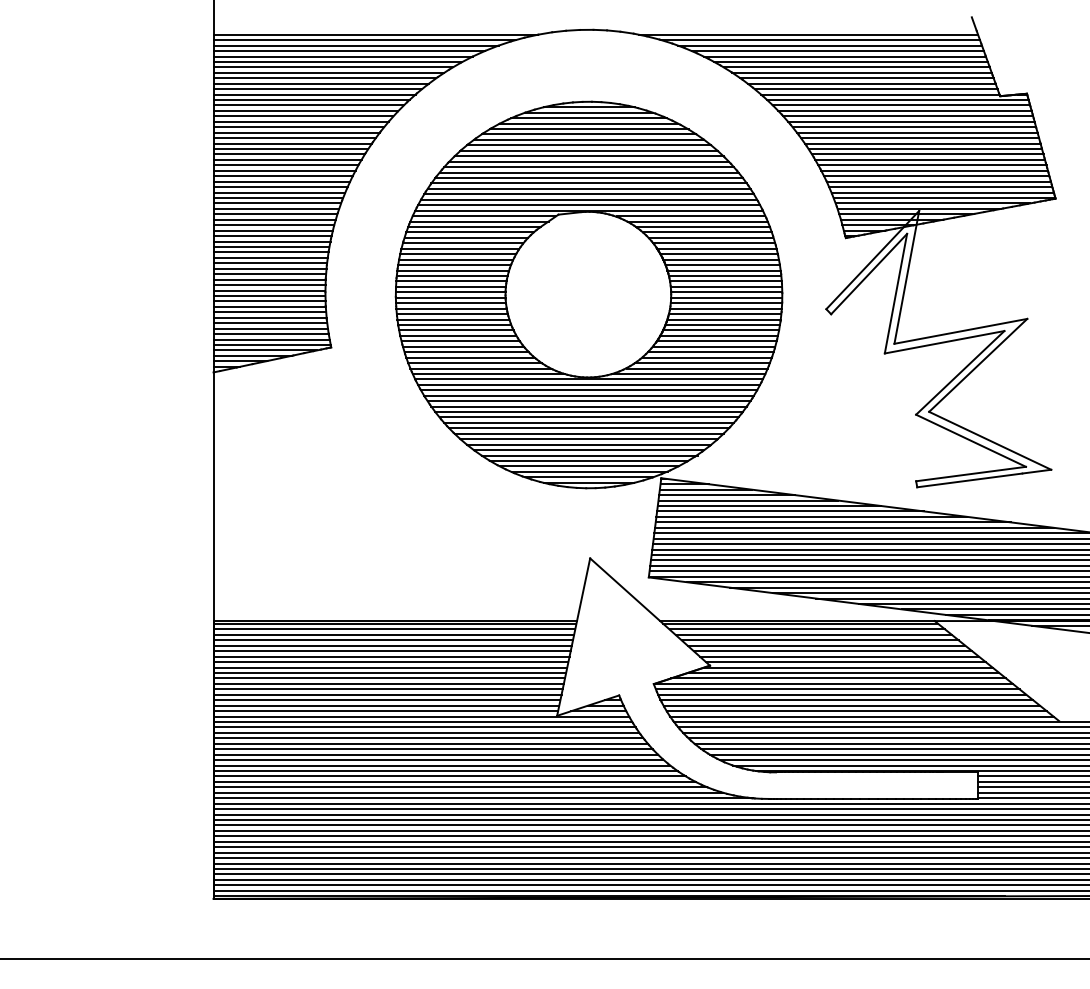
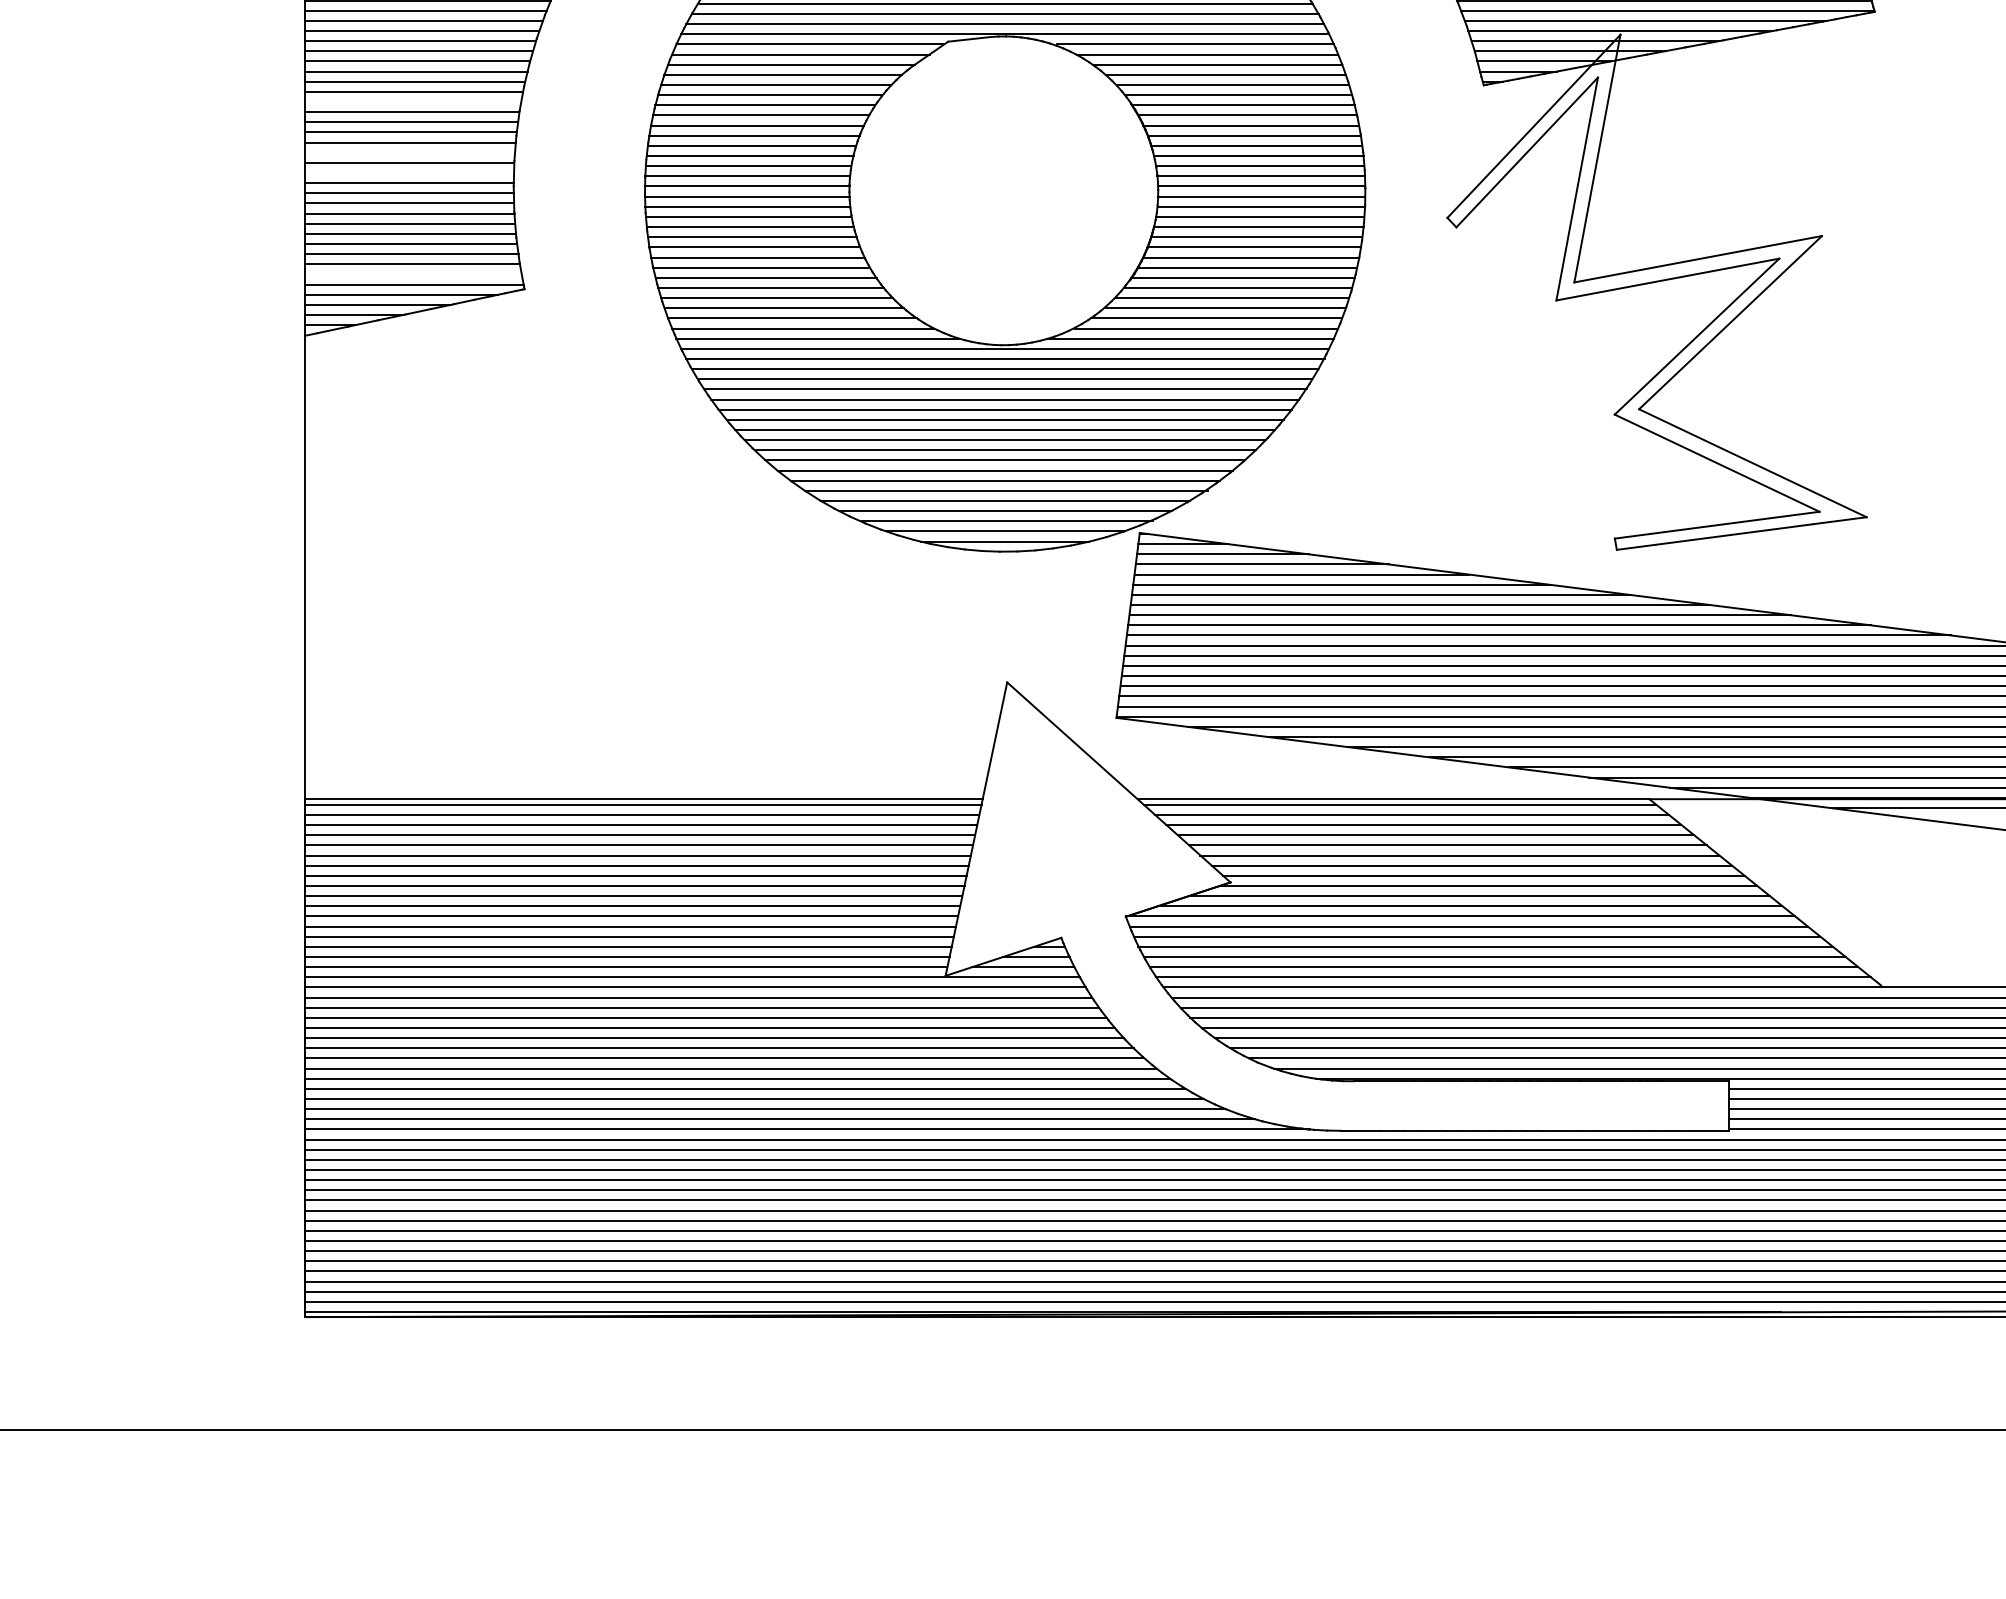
line: (271, 247) -> (413, 102), removed
line: (269, 274) -> (409, 153), removed
line: (269, 285) -> (409, 173), removed
line: (271, 339) -> (413, 274), removed

